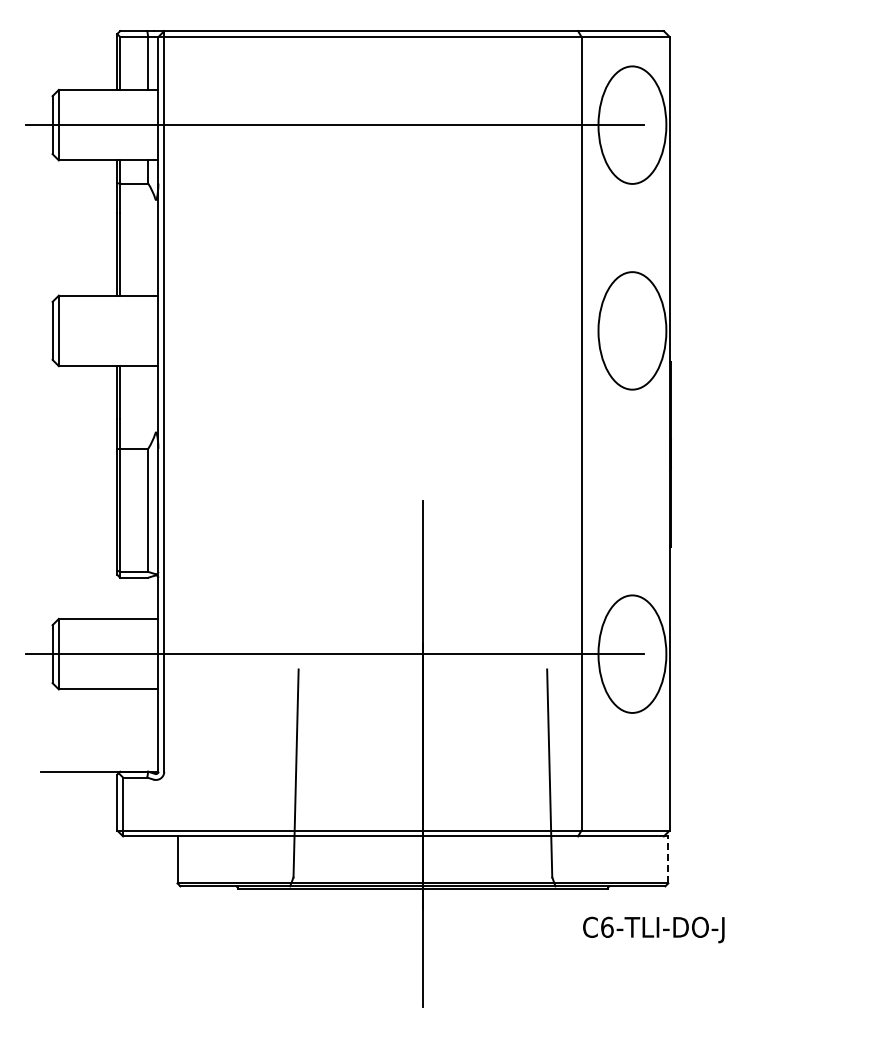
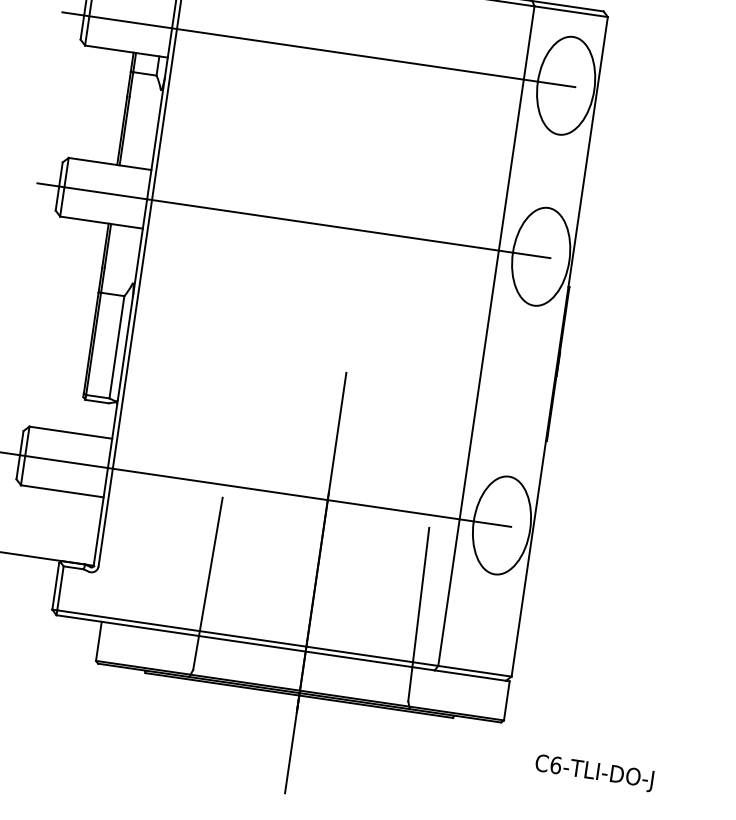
line: (334, 330) -> (293, 220), added
line: (668, 859) -> (507, 700), dashed -> solid
text: (653, 929) -> (594, 772), moved

